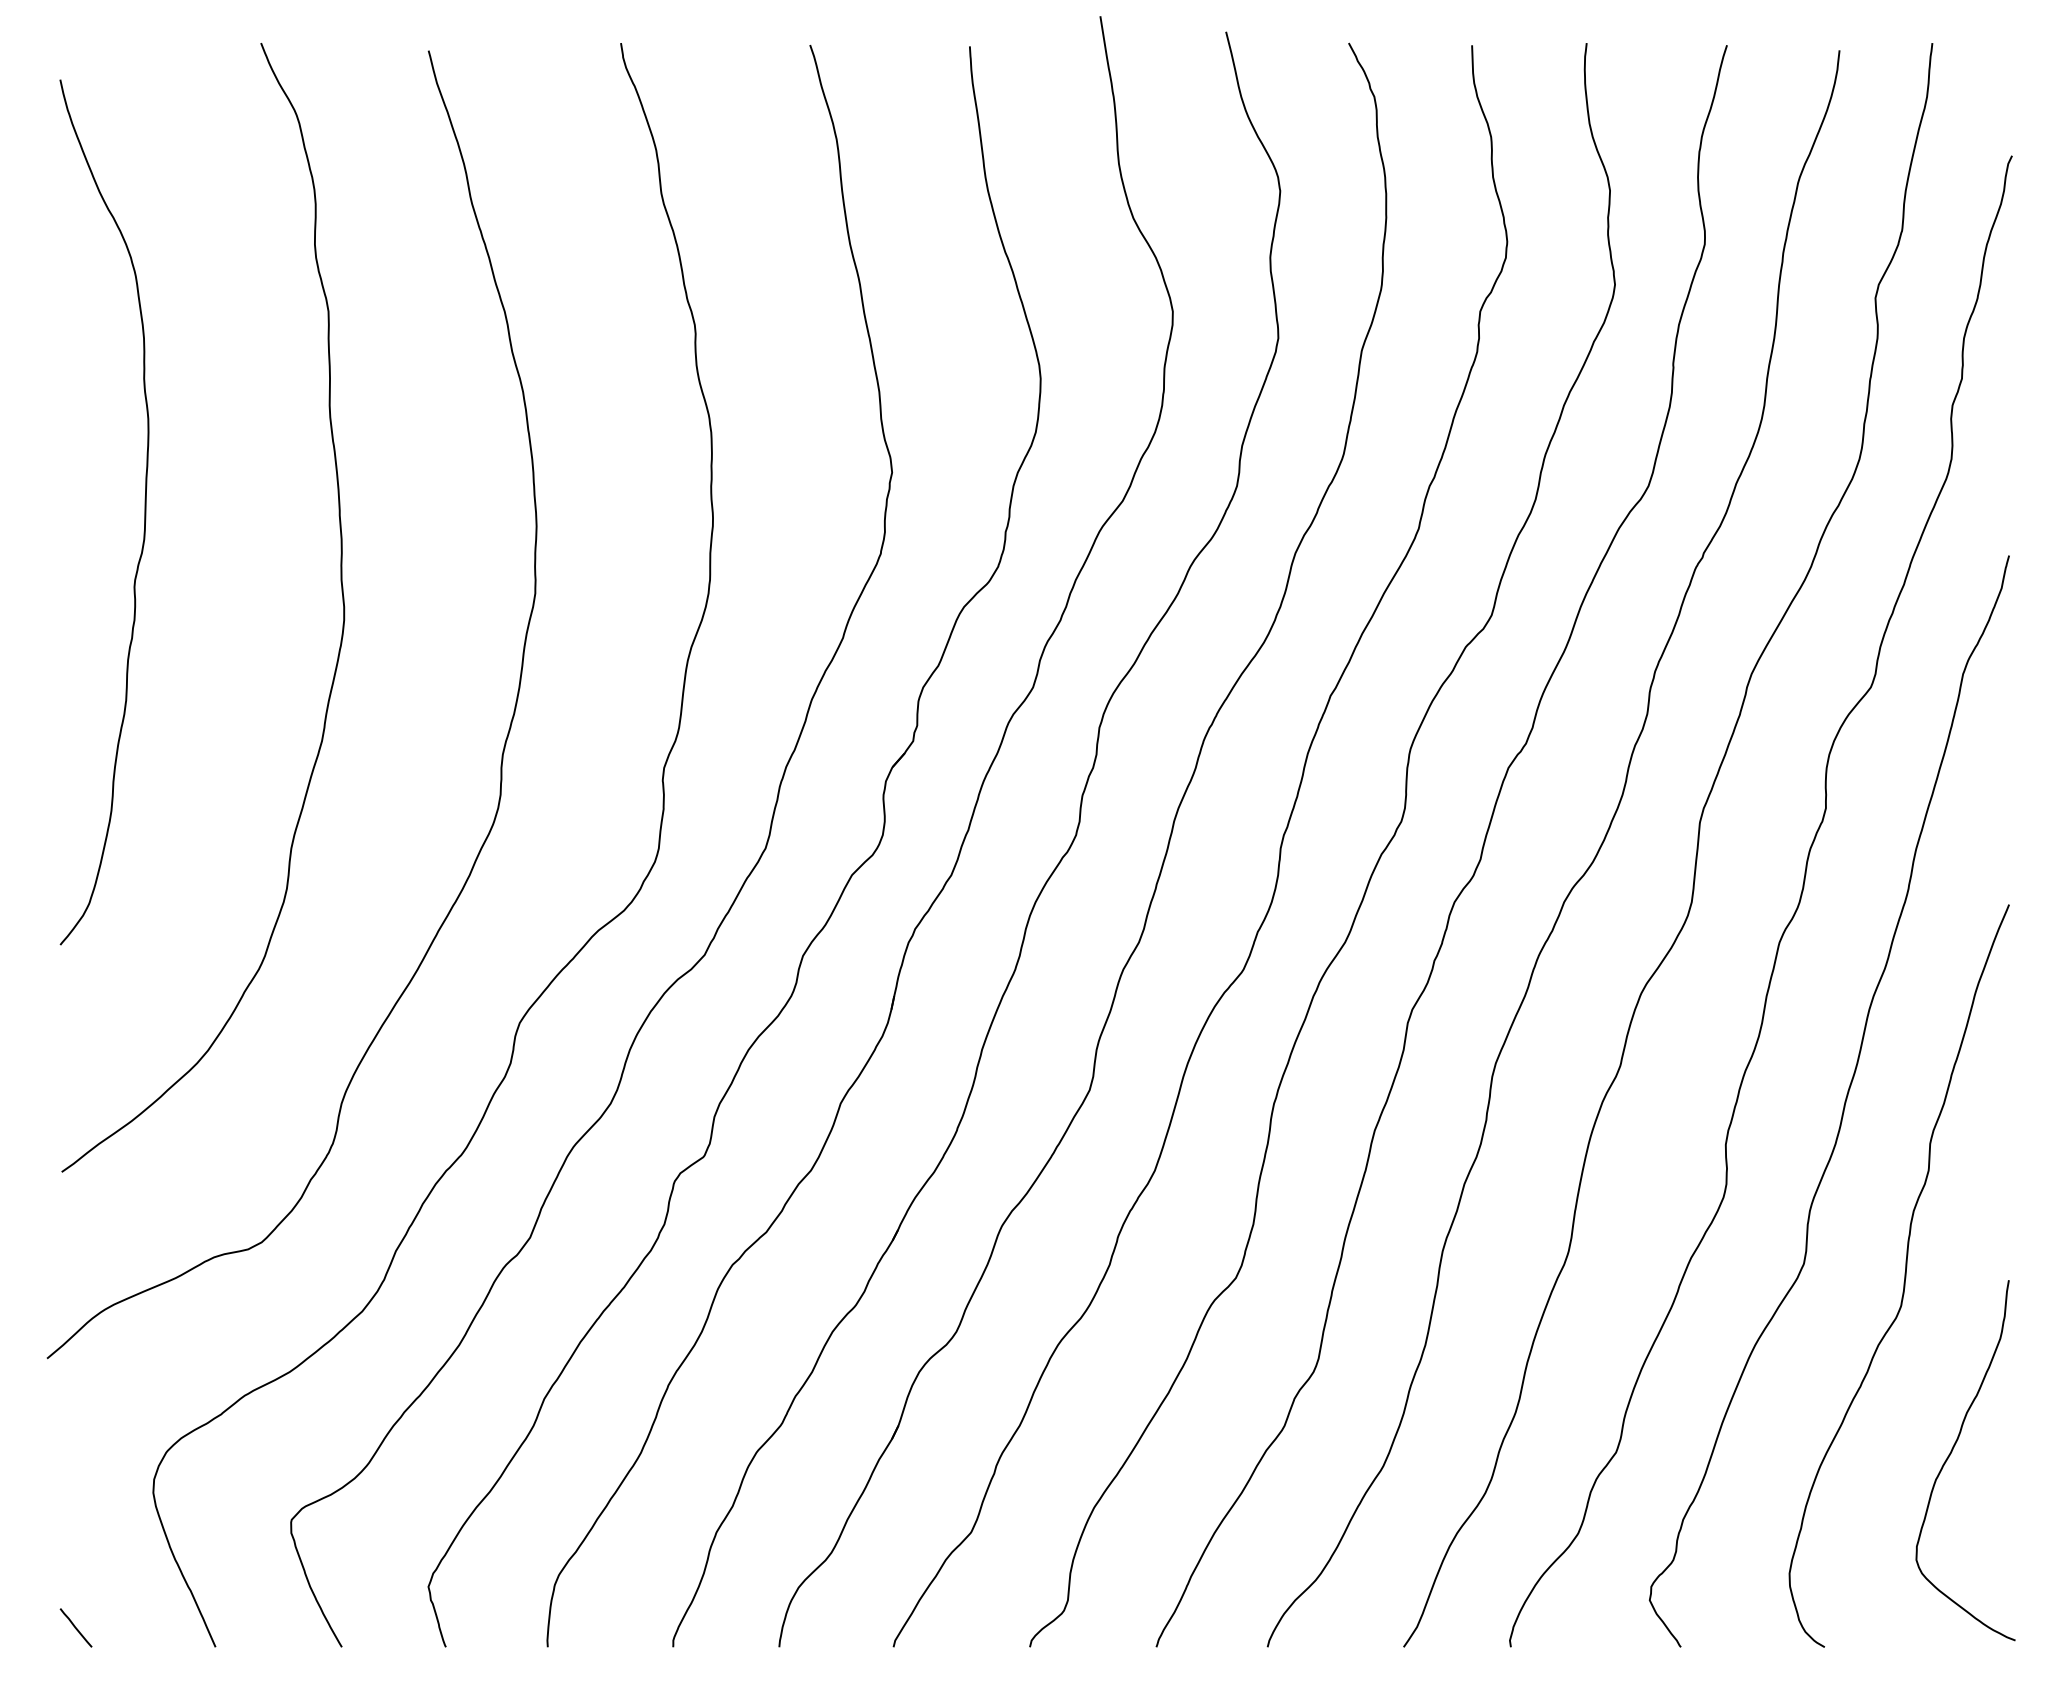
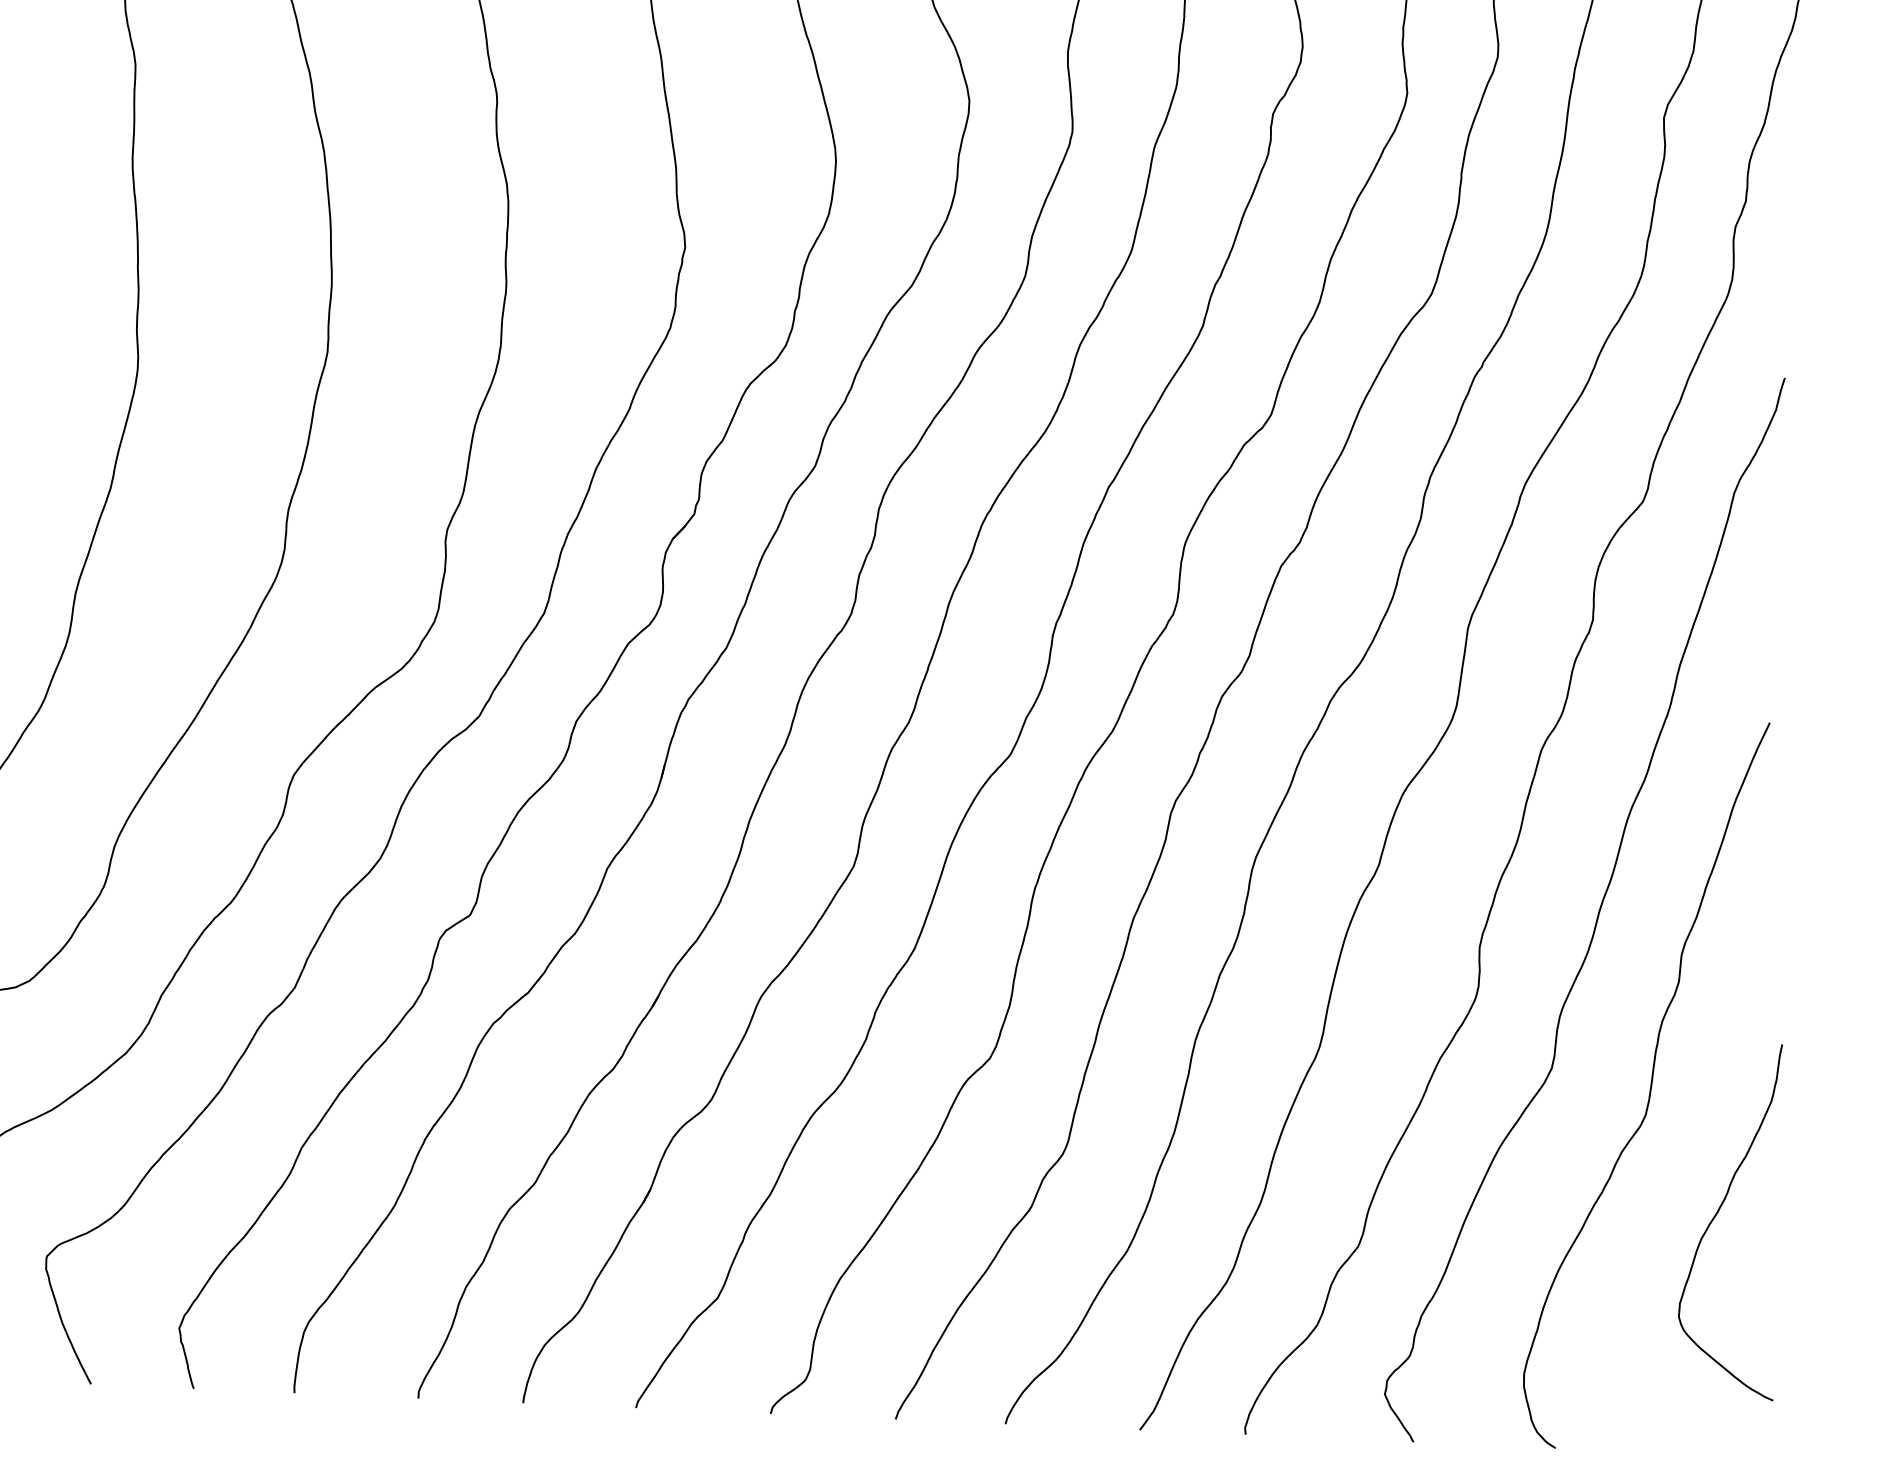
curve: (1952, 1452) -> (1719, 1212), moved

